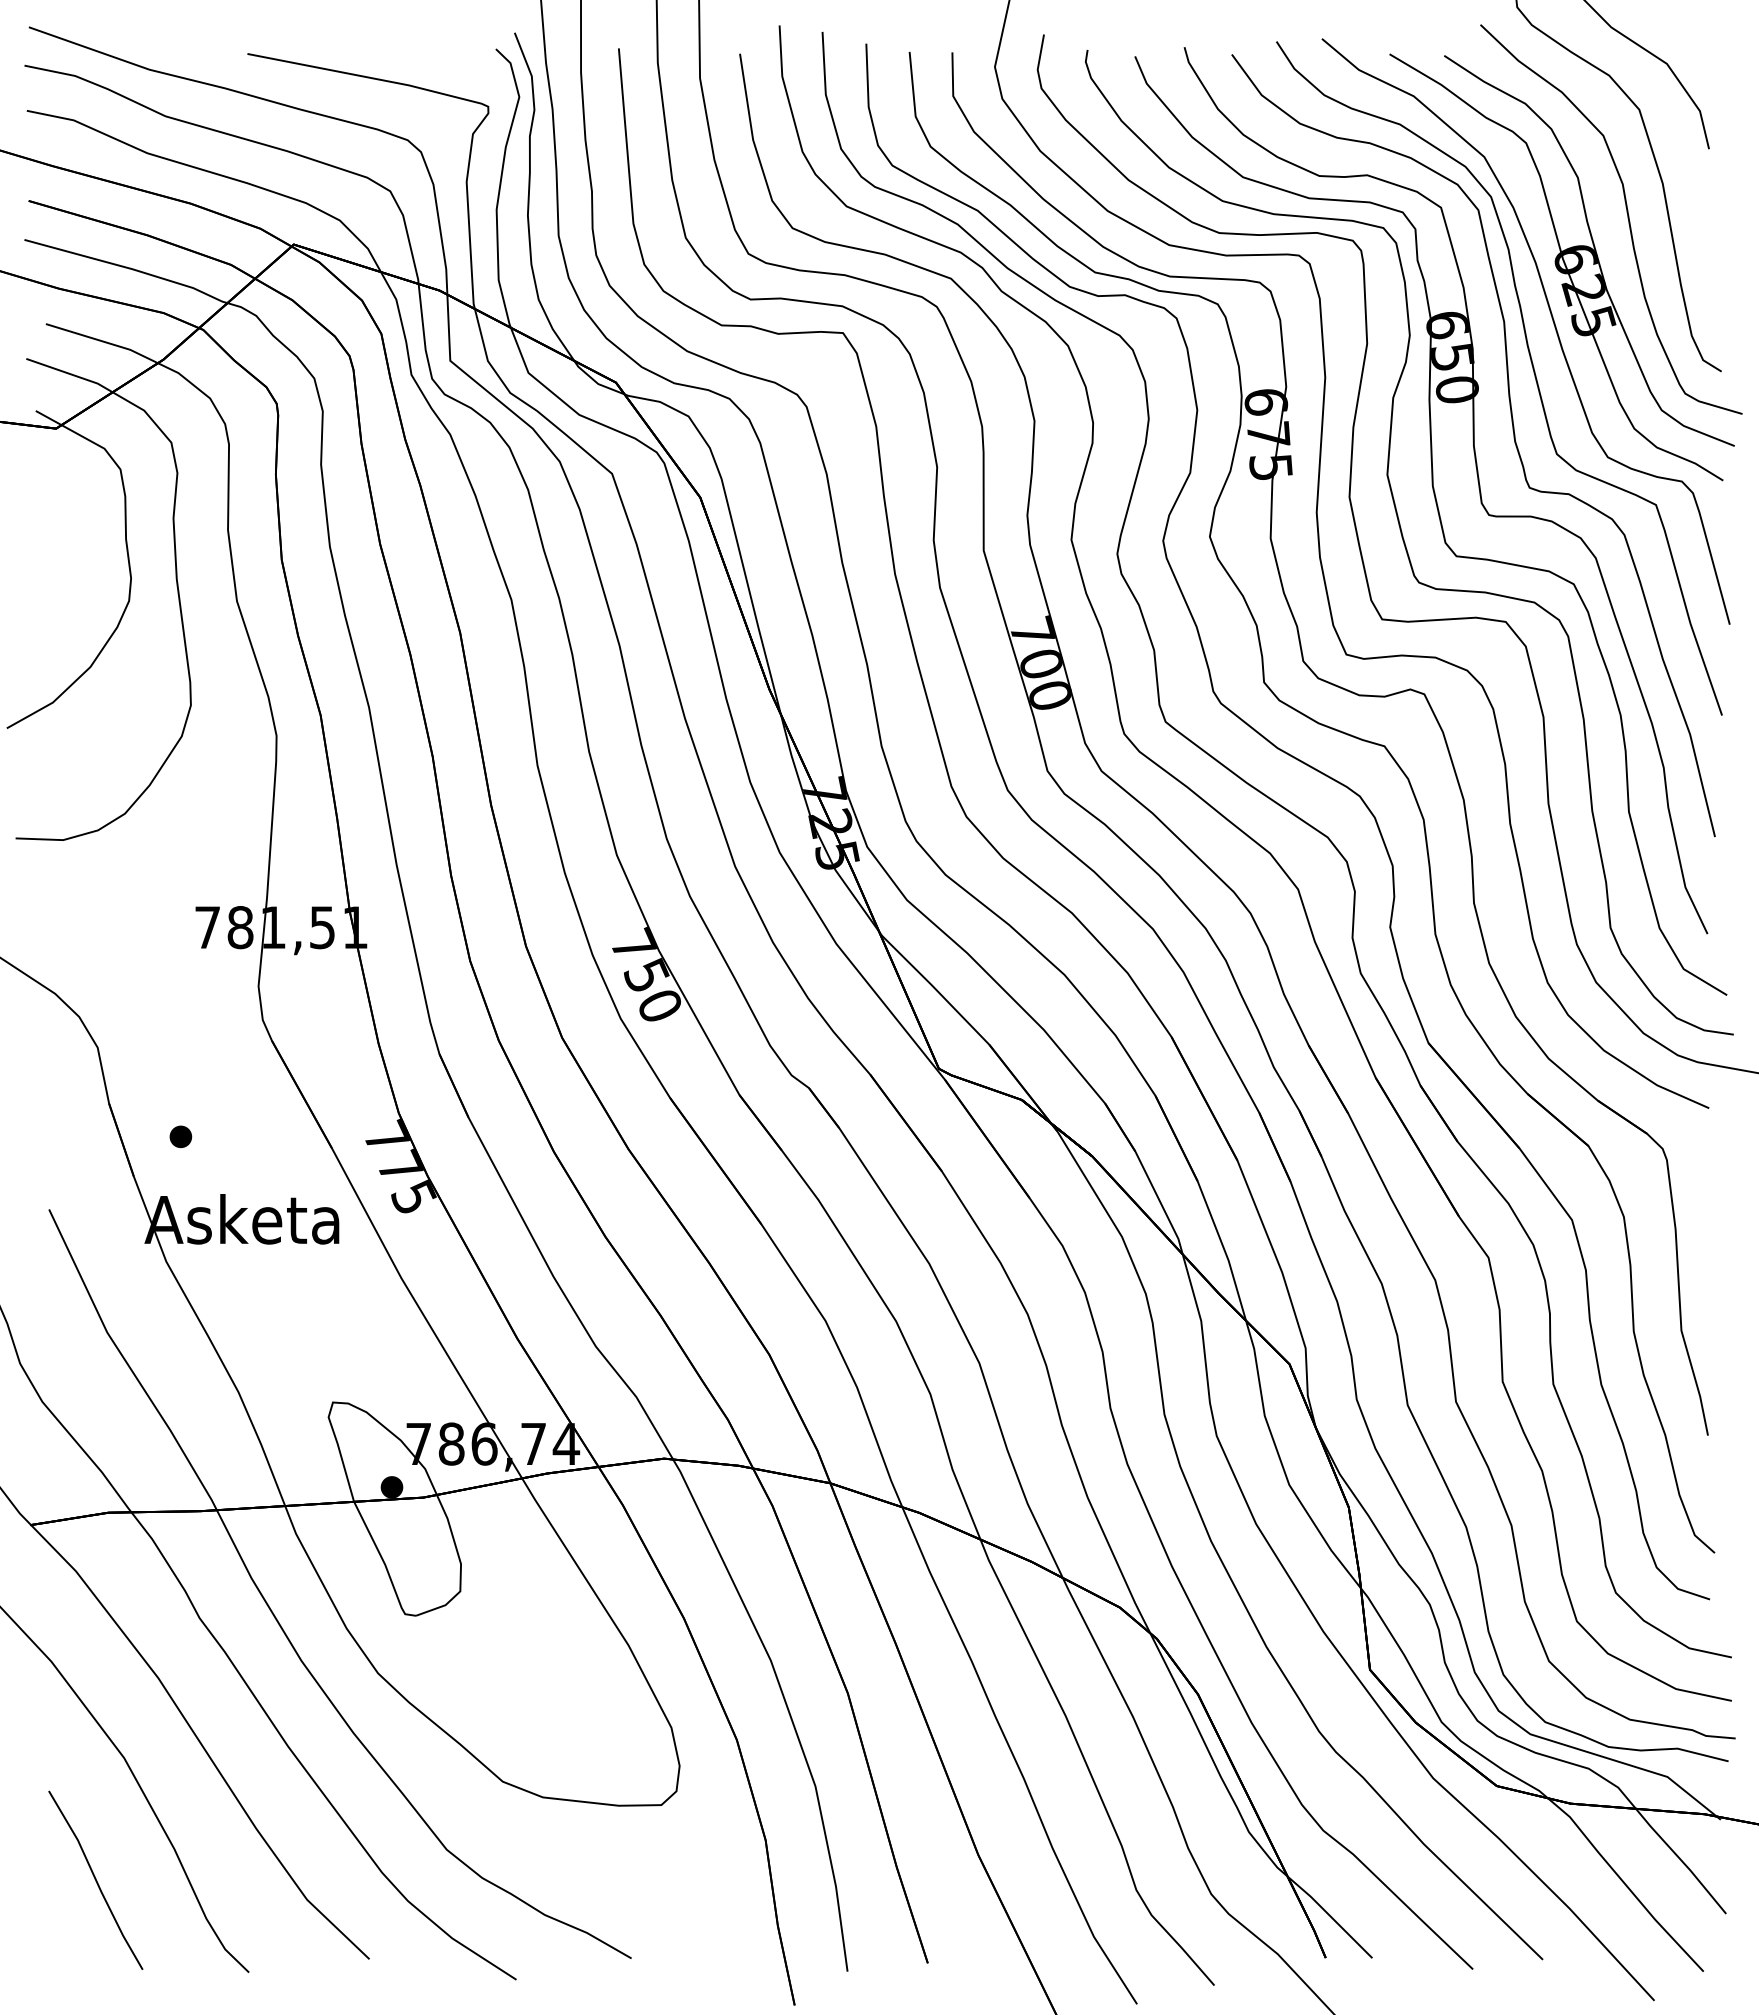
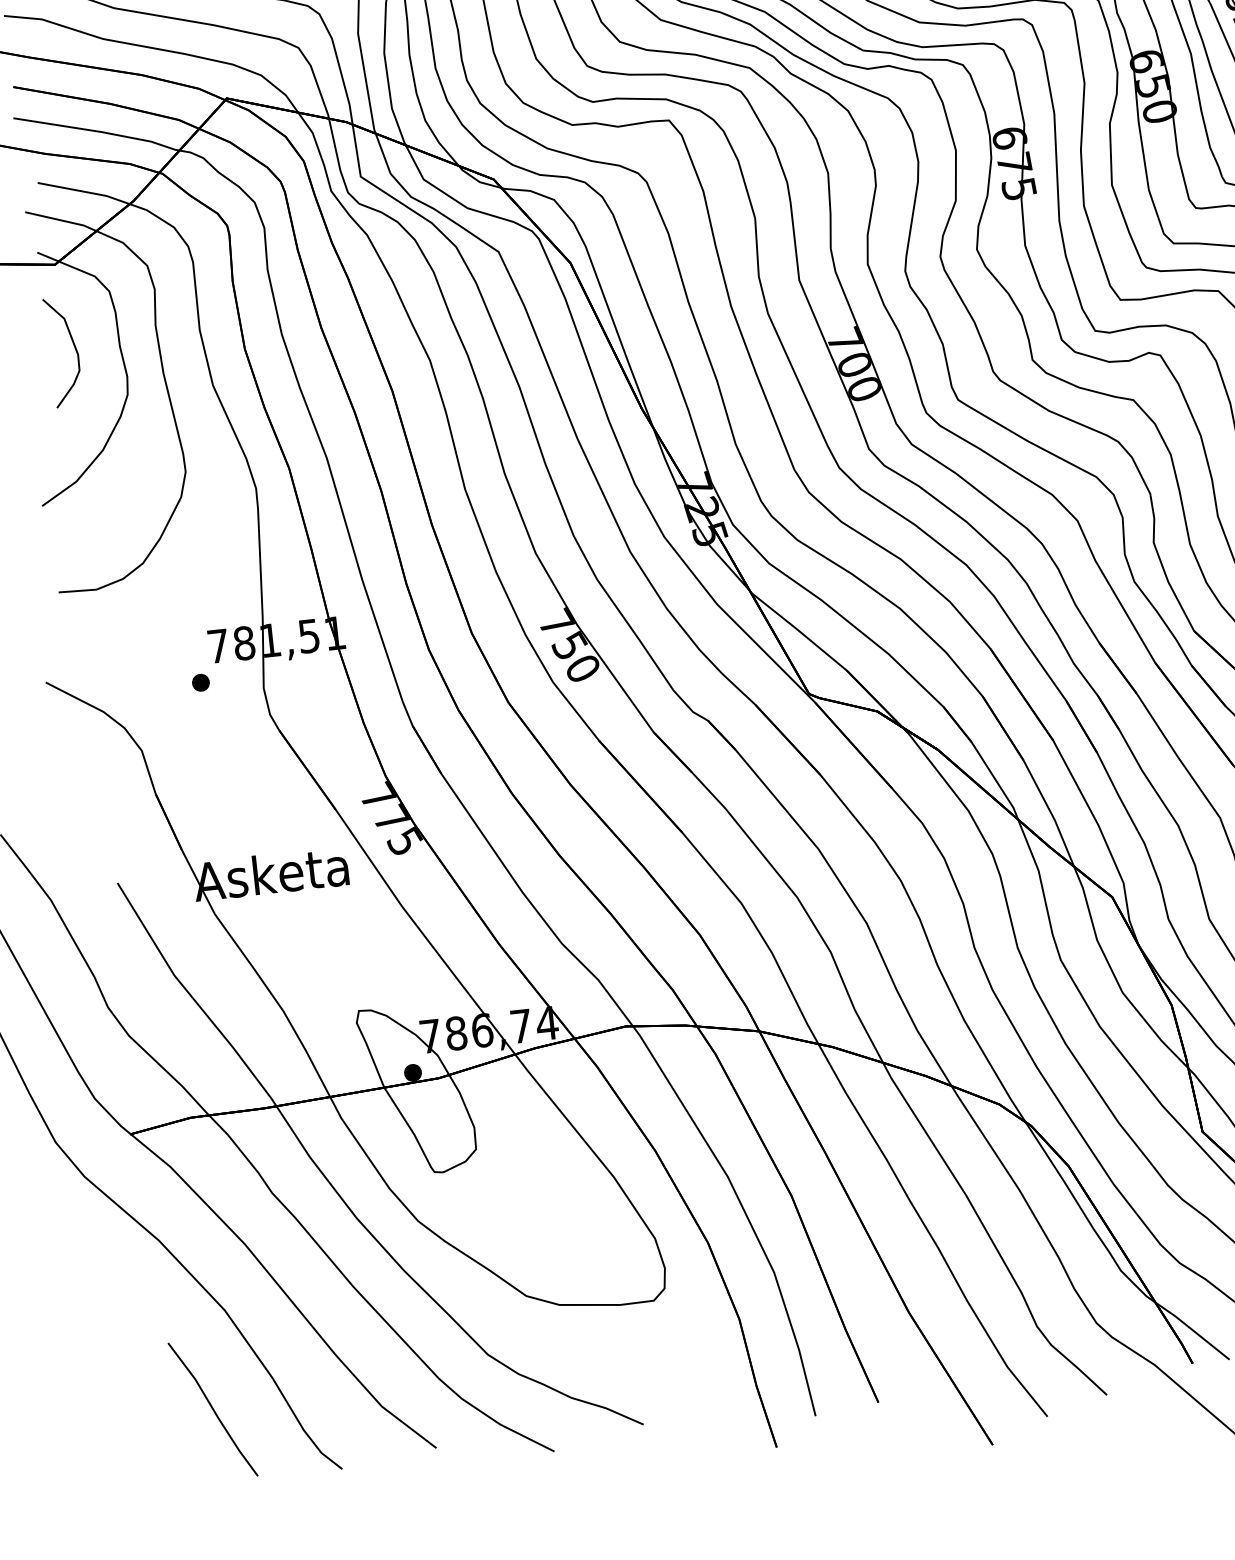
curve: (69, 536) -> (74, 348), added
part: (180, 1136) -> (200, 682), moved

